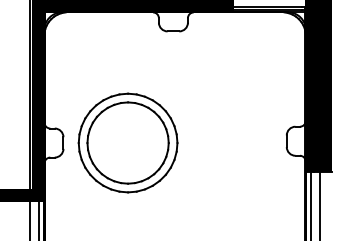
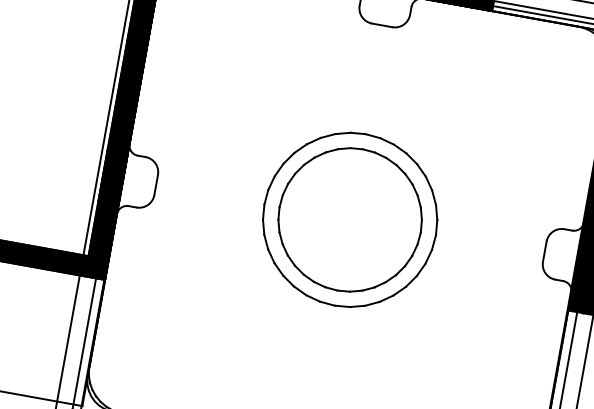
part: (127, 142) -> (349, 218), moved

